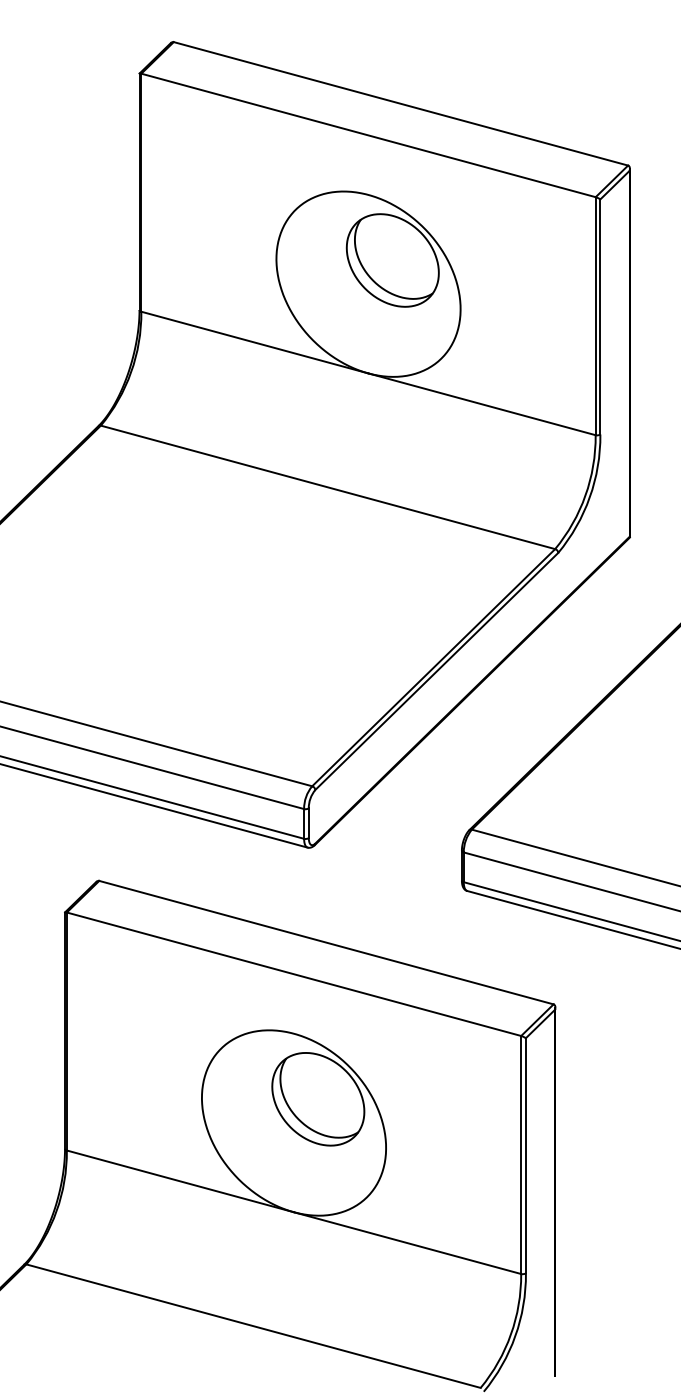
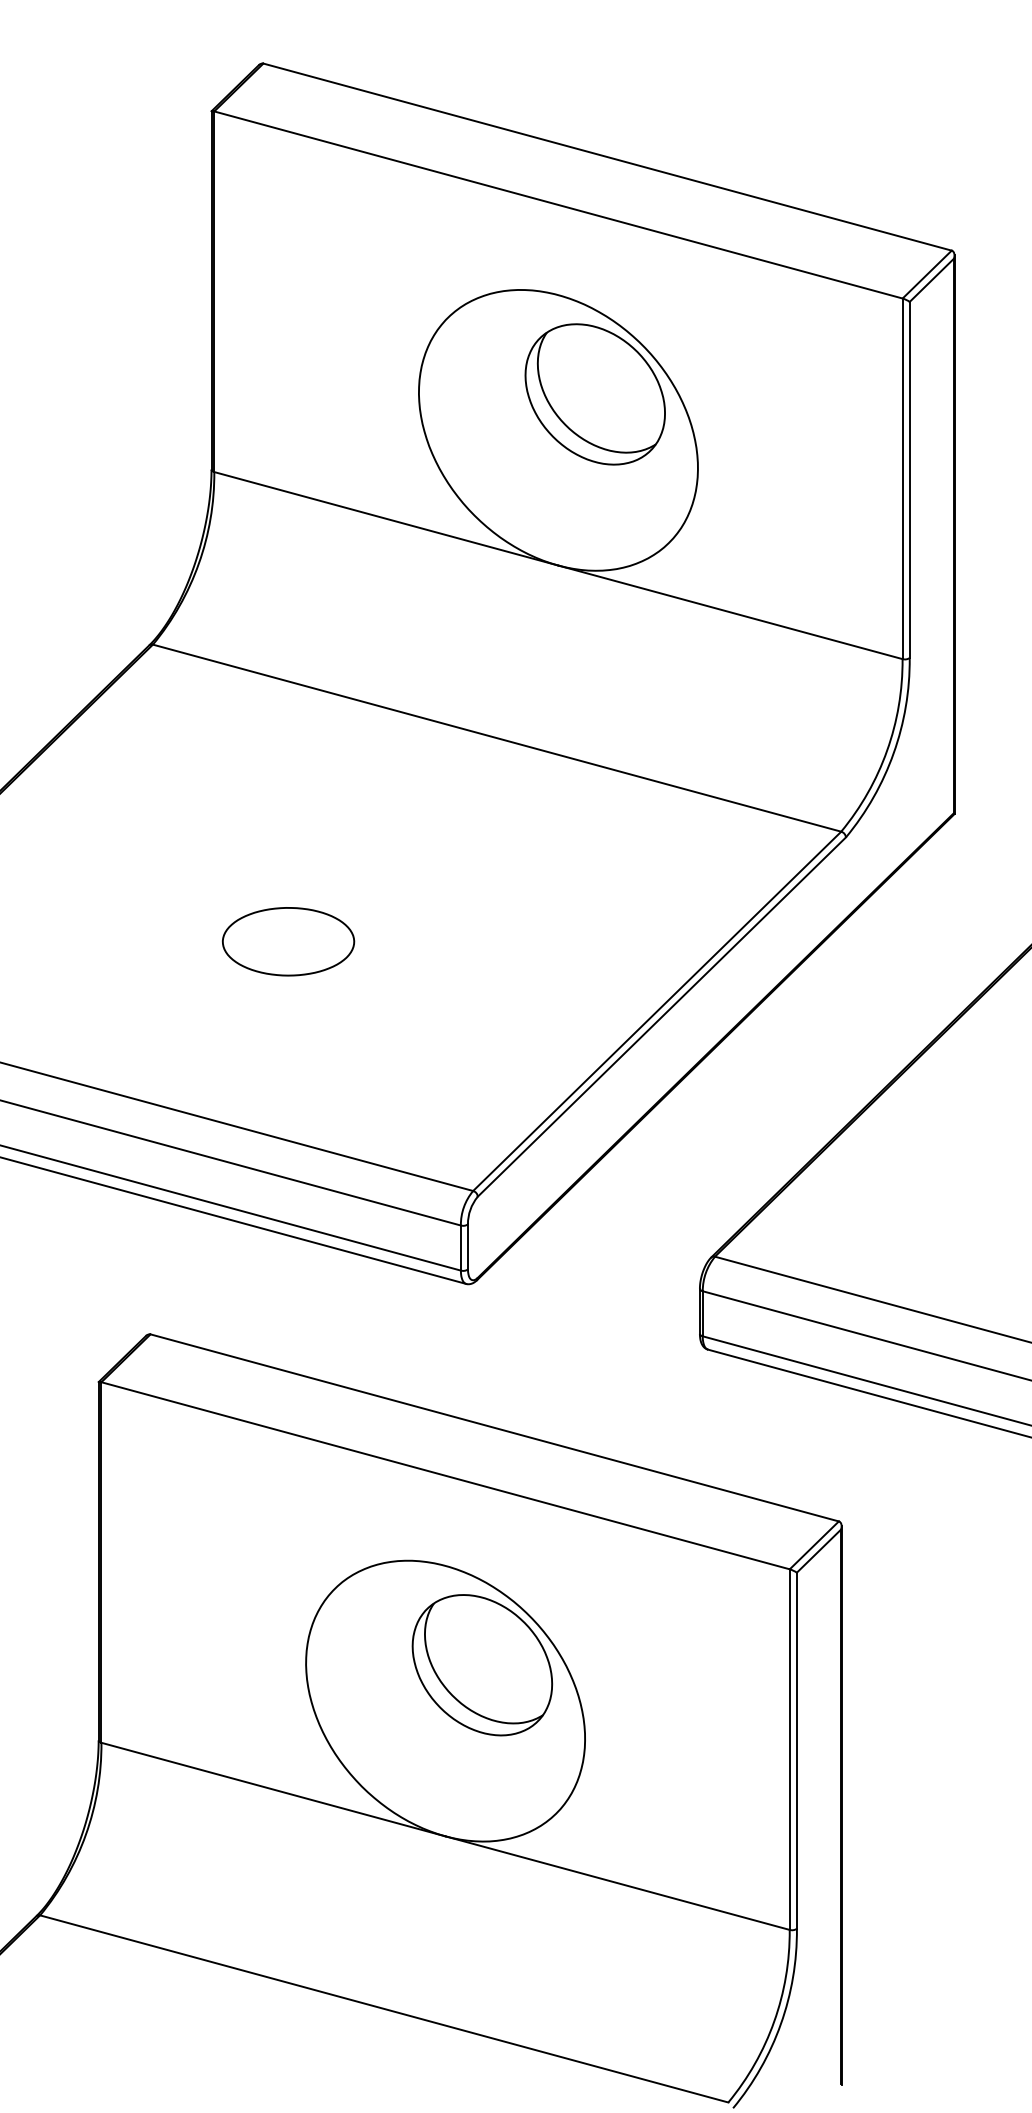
part: (190, 621) -> (288, 941), added

